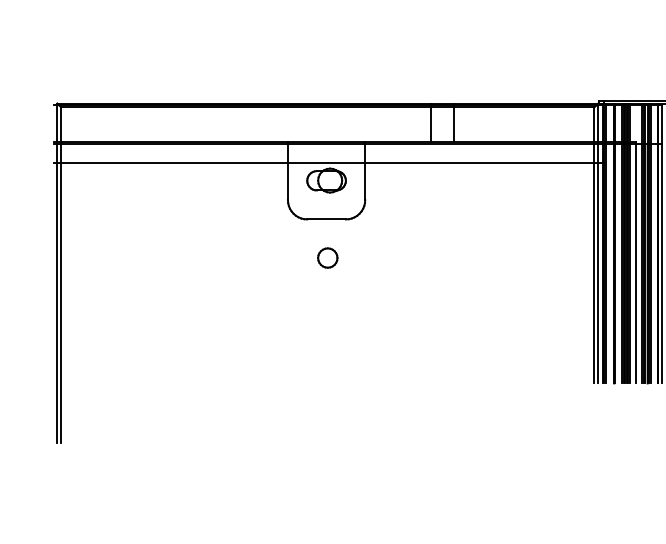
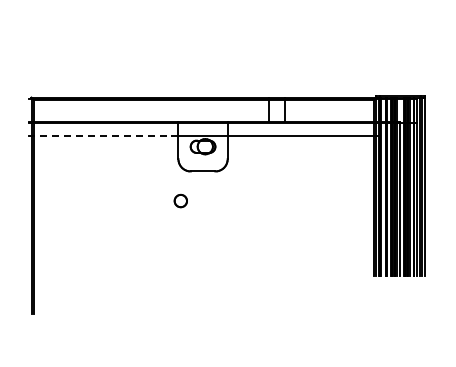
line: (173, 163) -> (105, 135), solid -> dashed
part: (327, 257) -> (180, 200), moved

